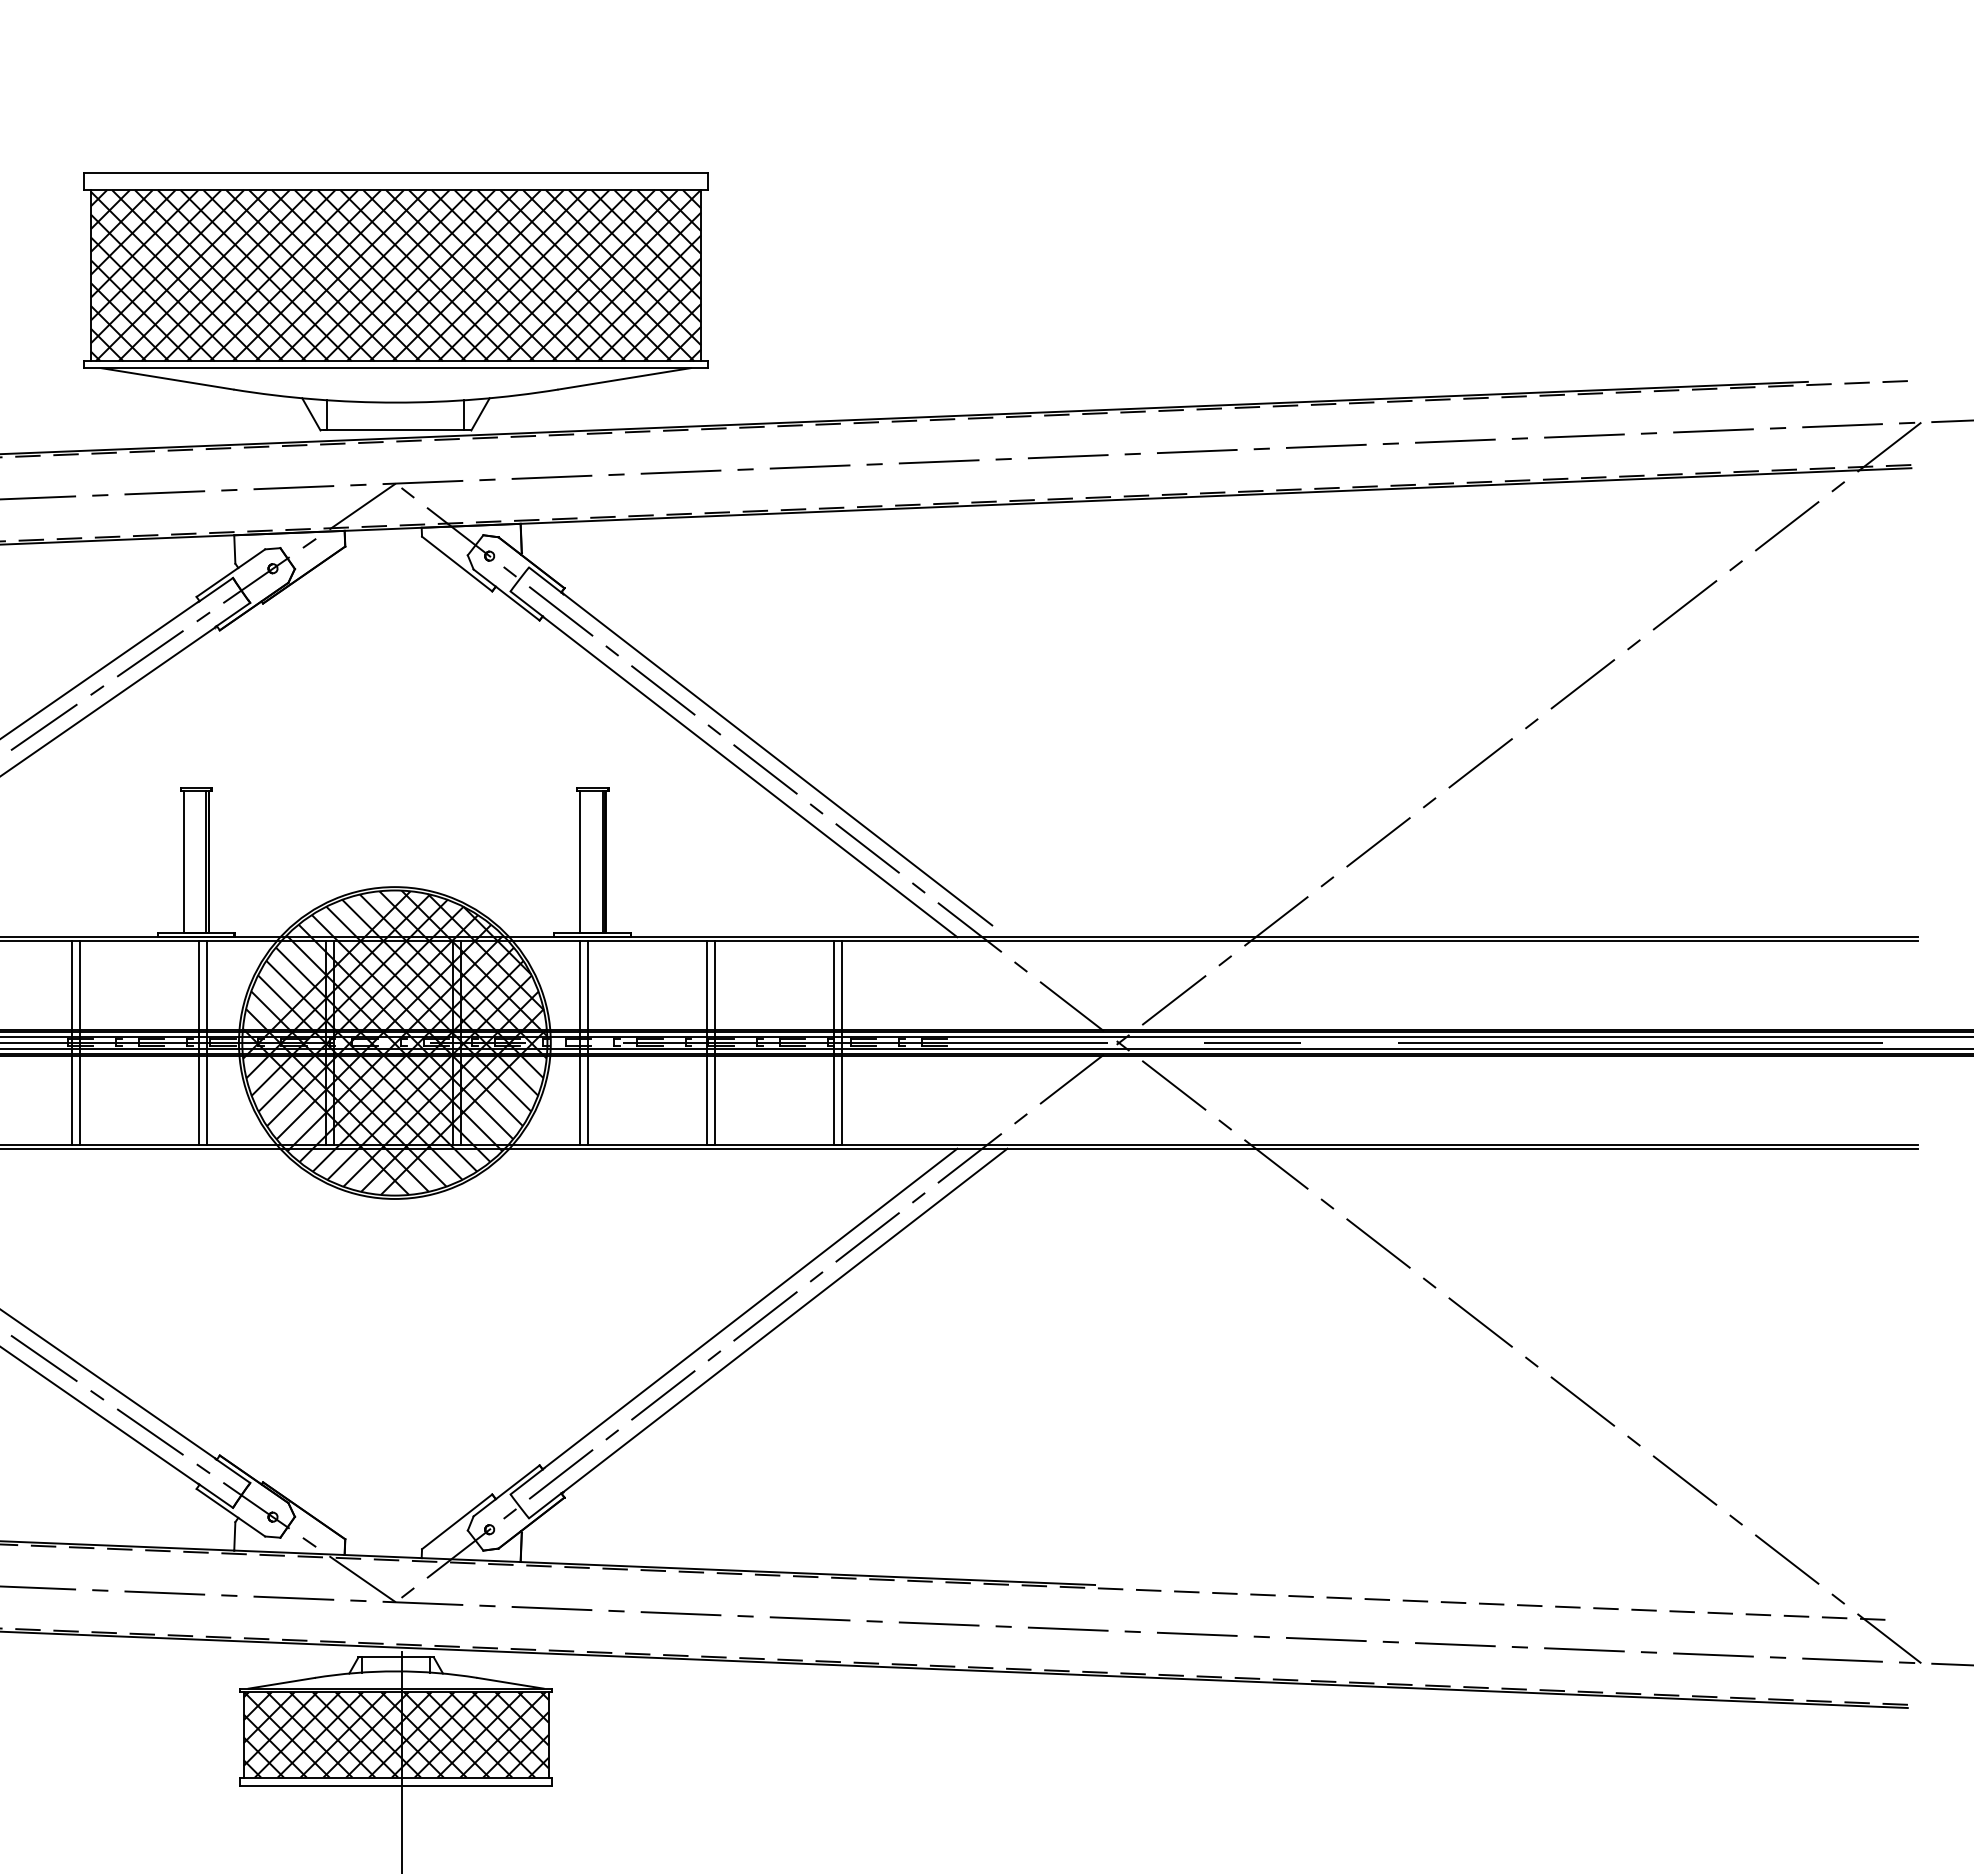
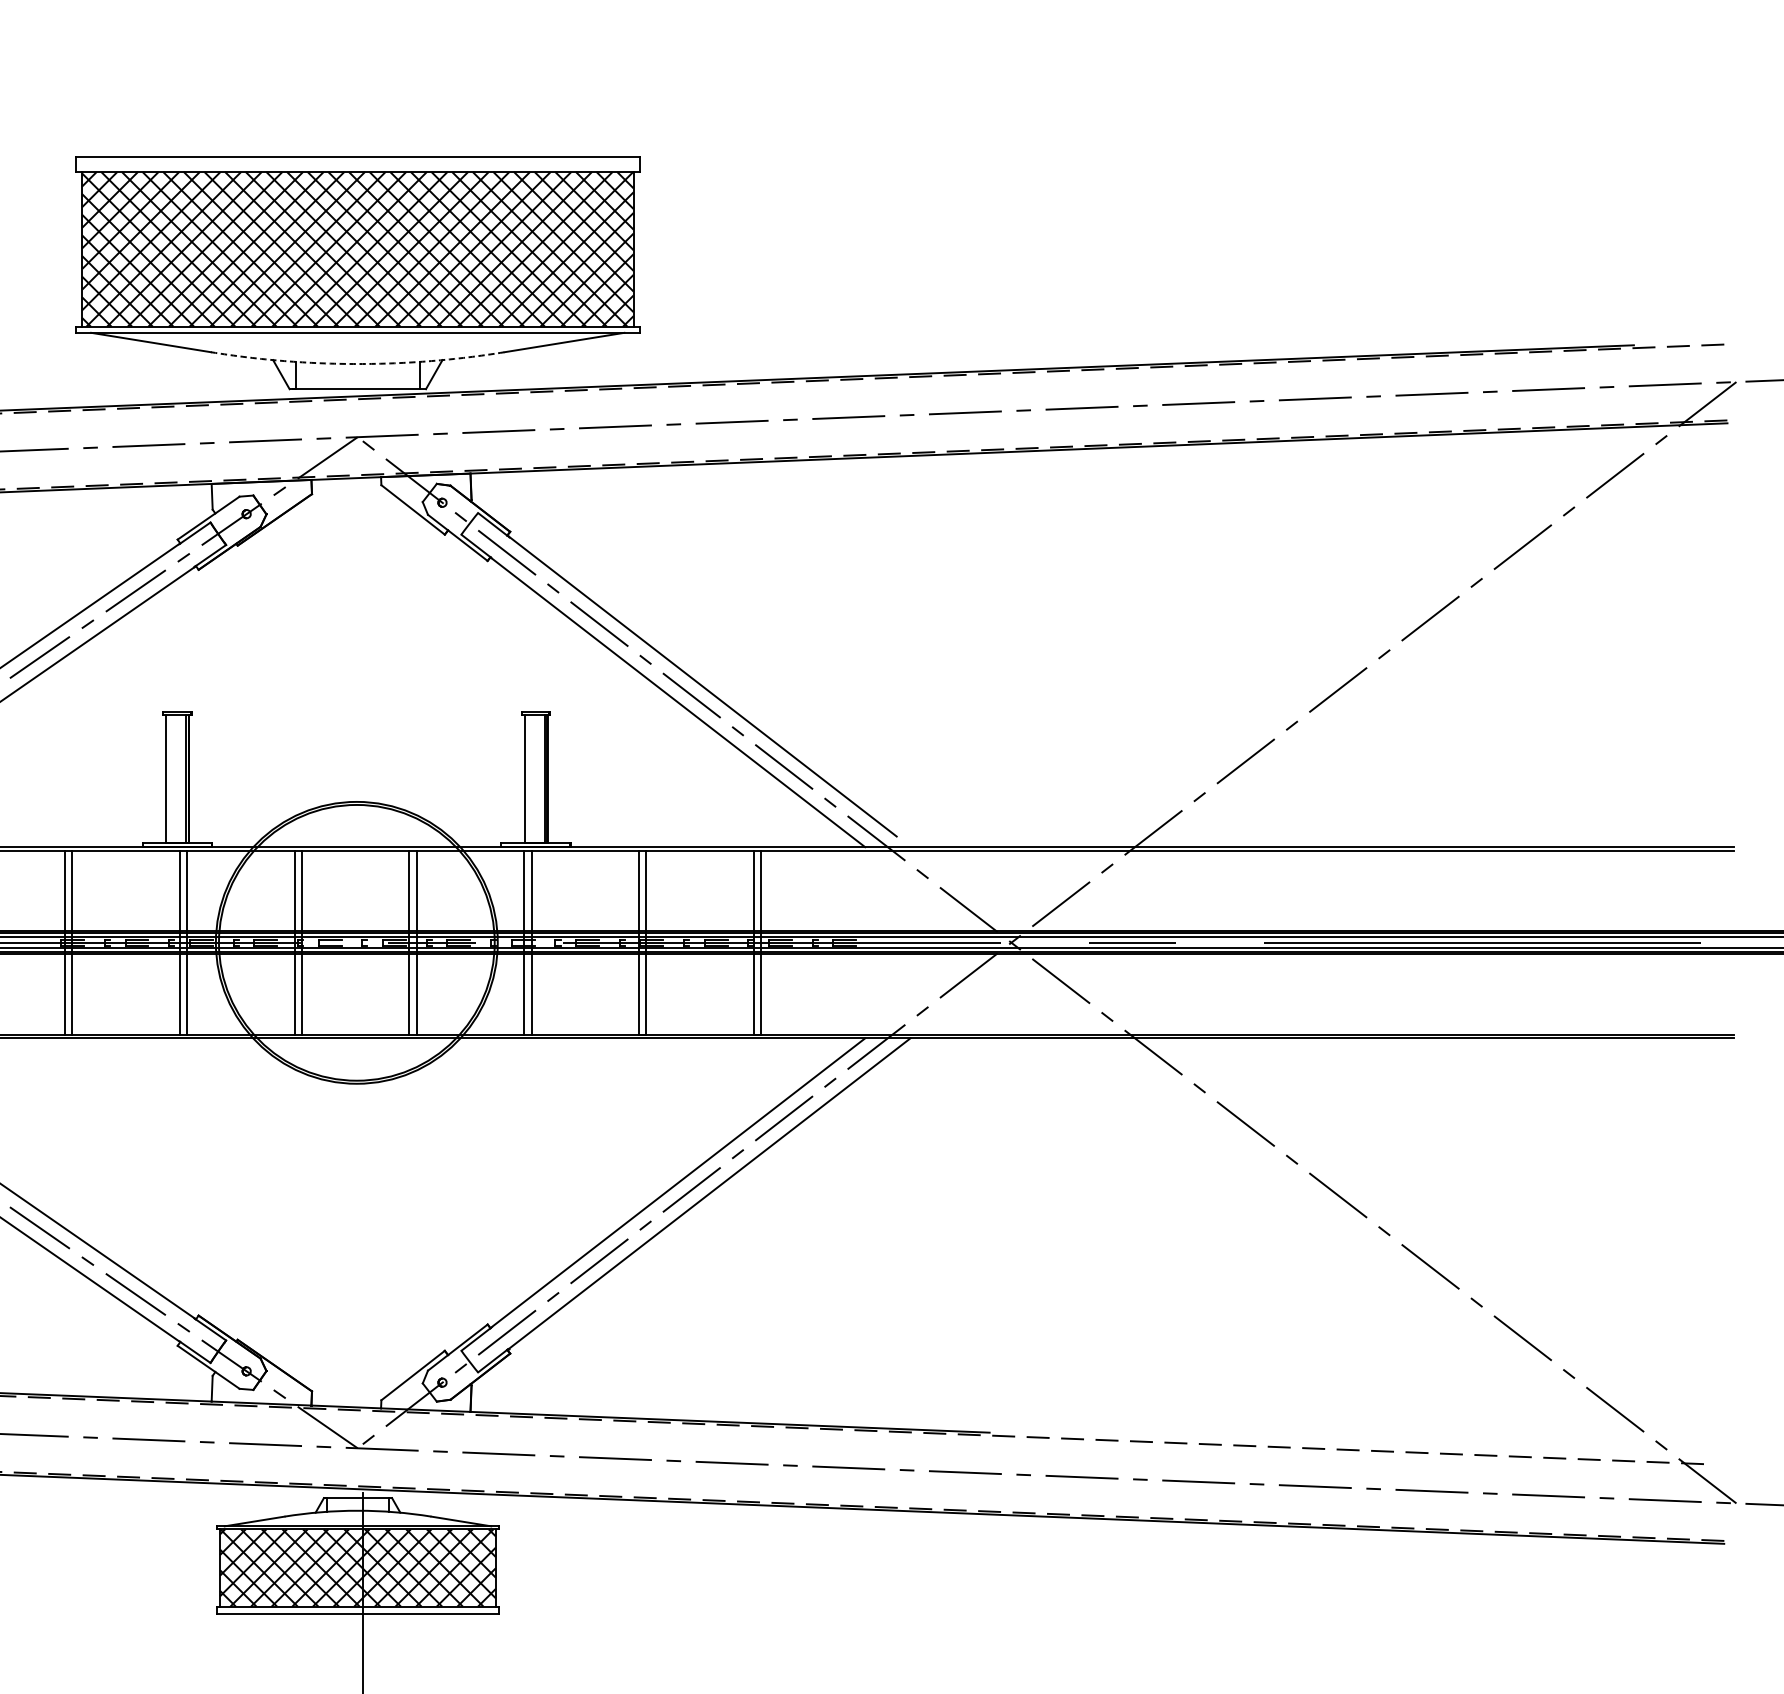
arc: (395, 402) -> (357, 363), solid -> dashed
hatch: (395, 1042) -> (357, 942), removed

